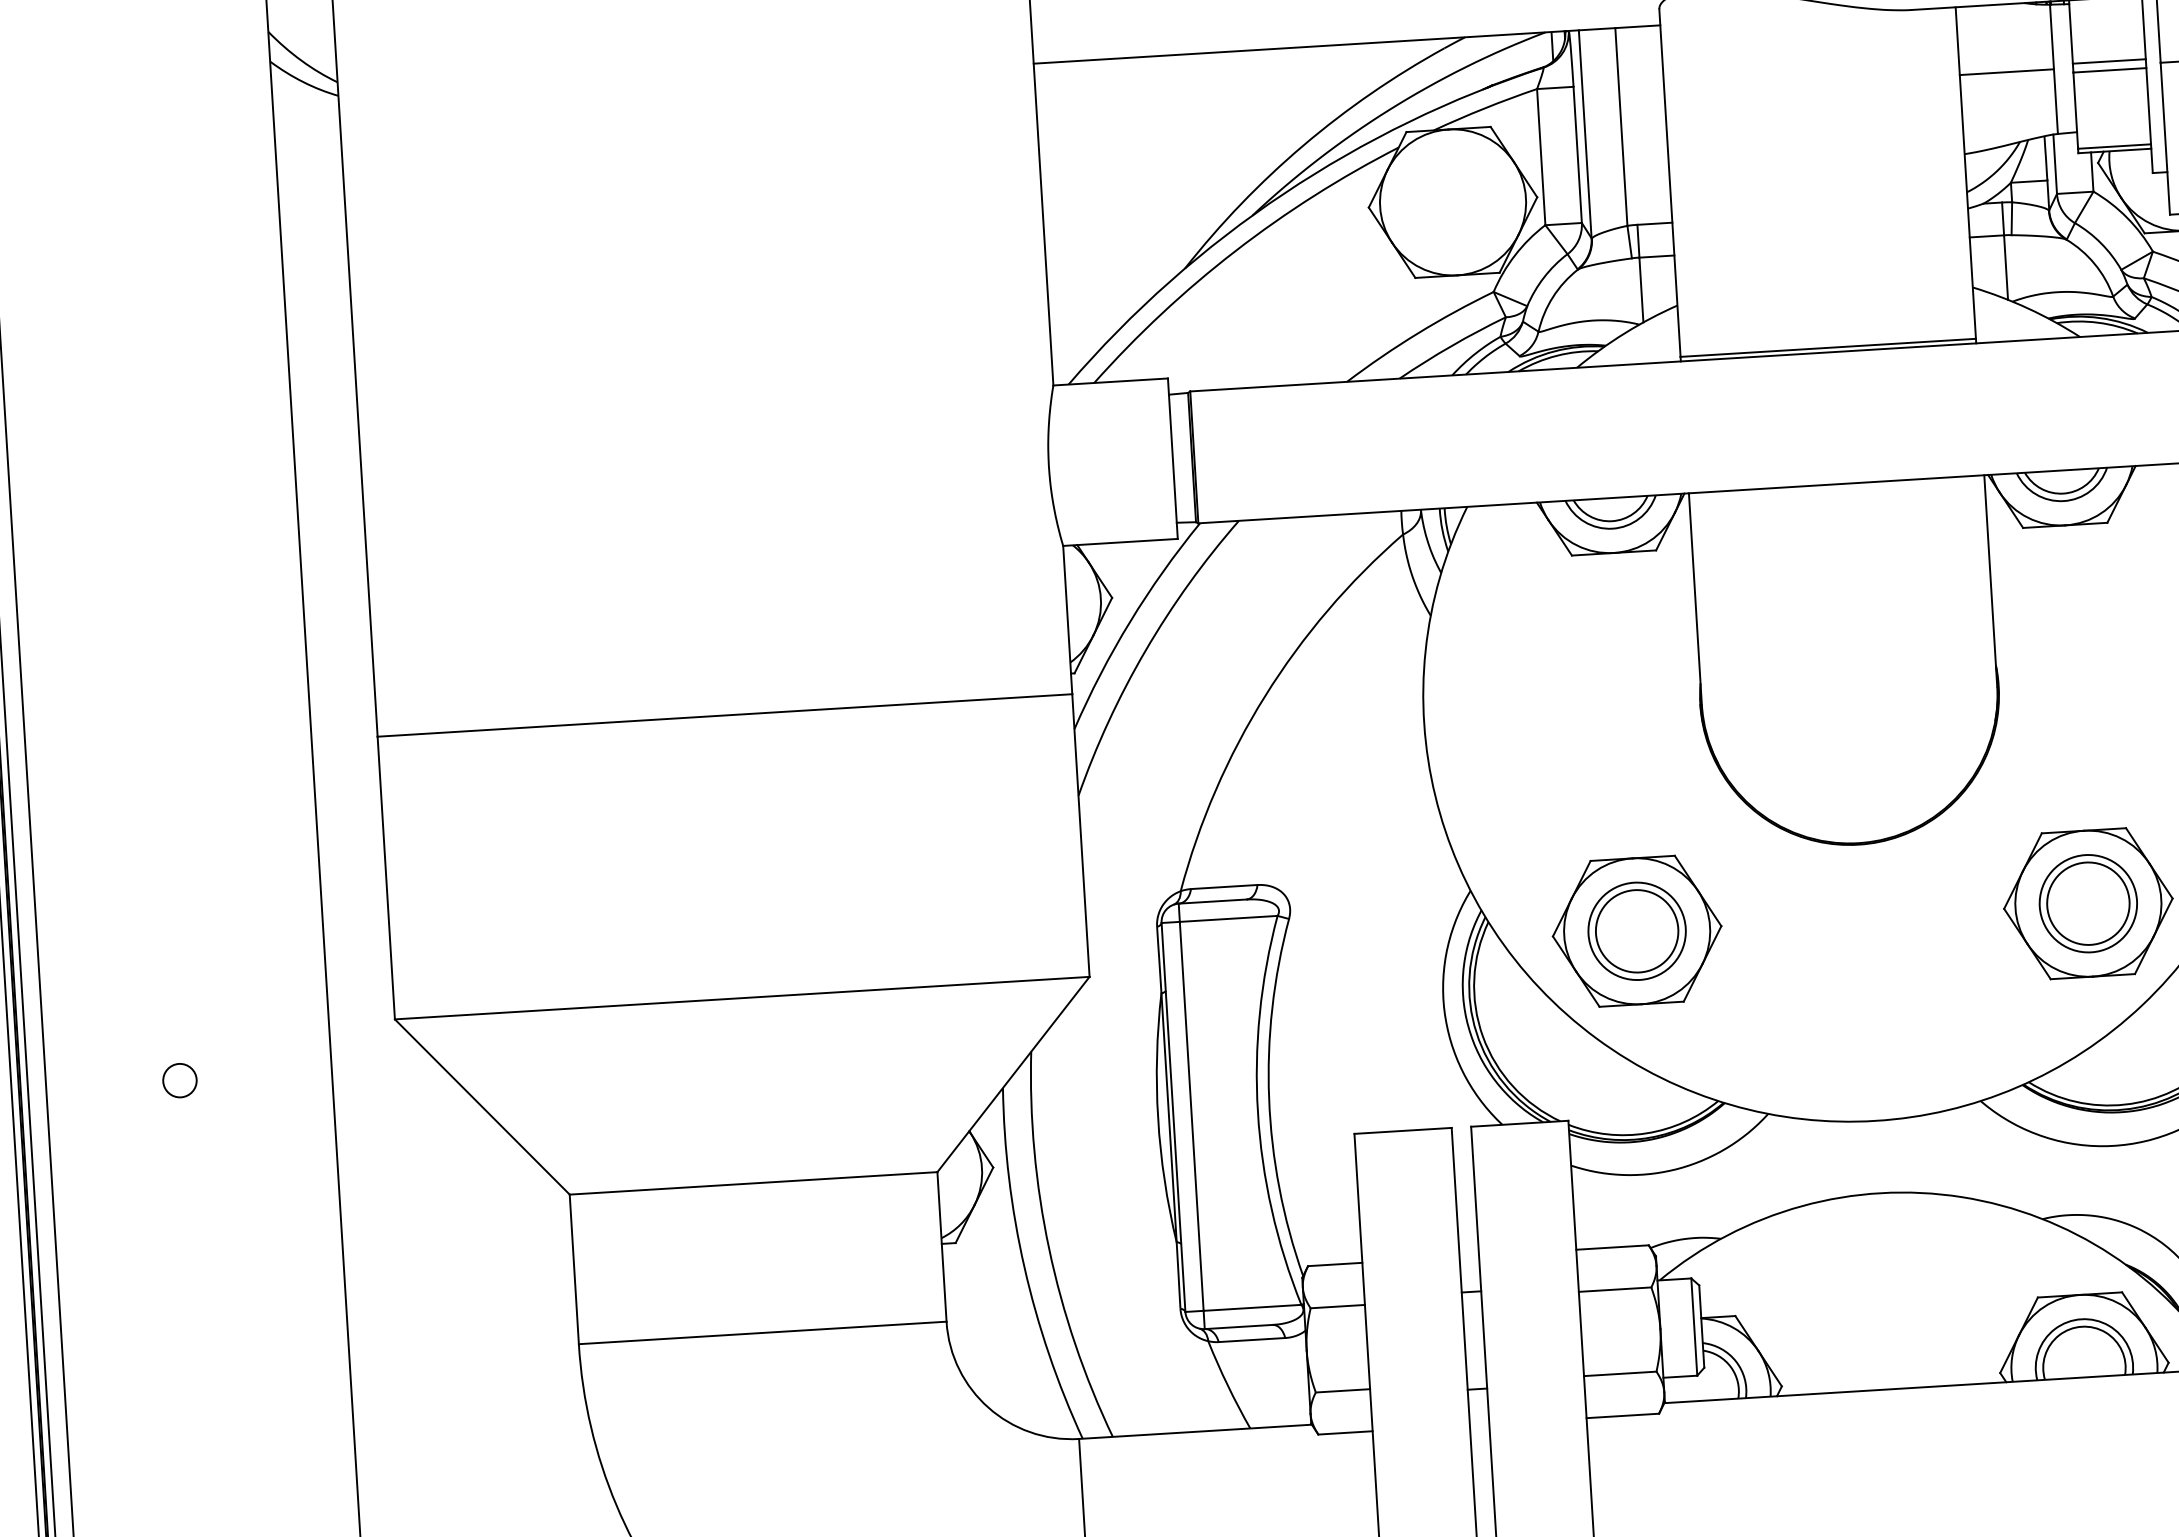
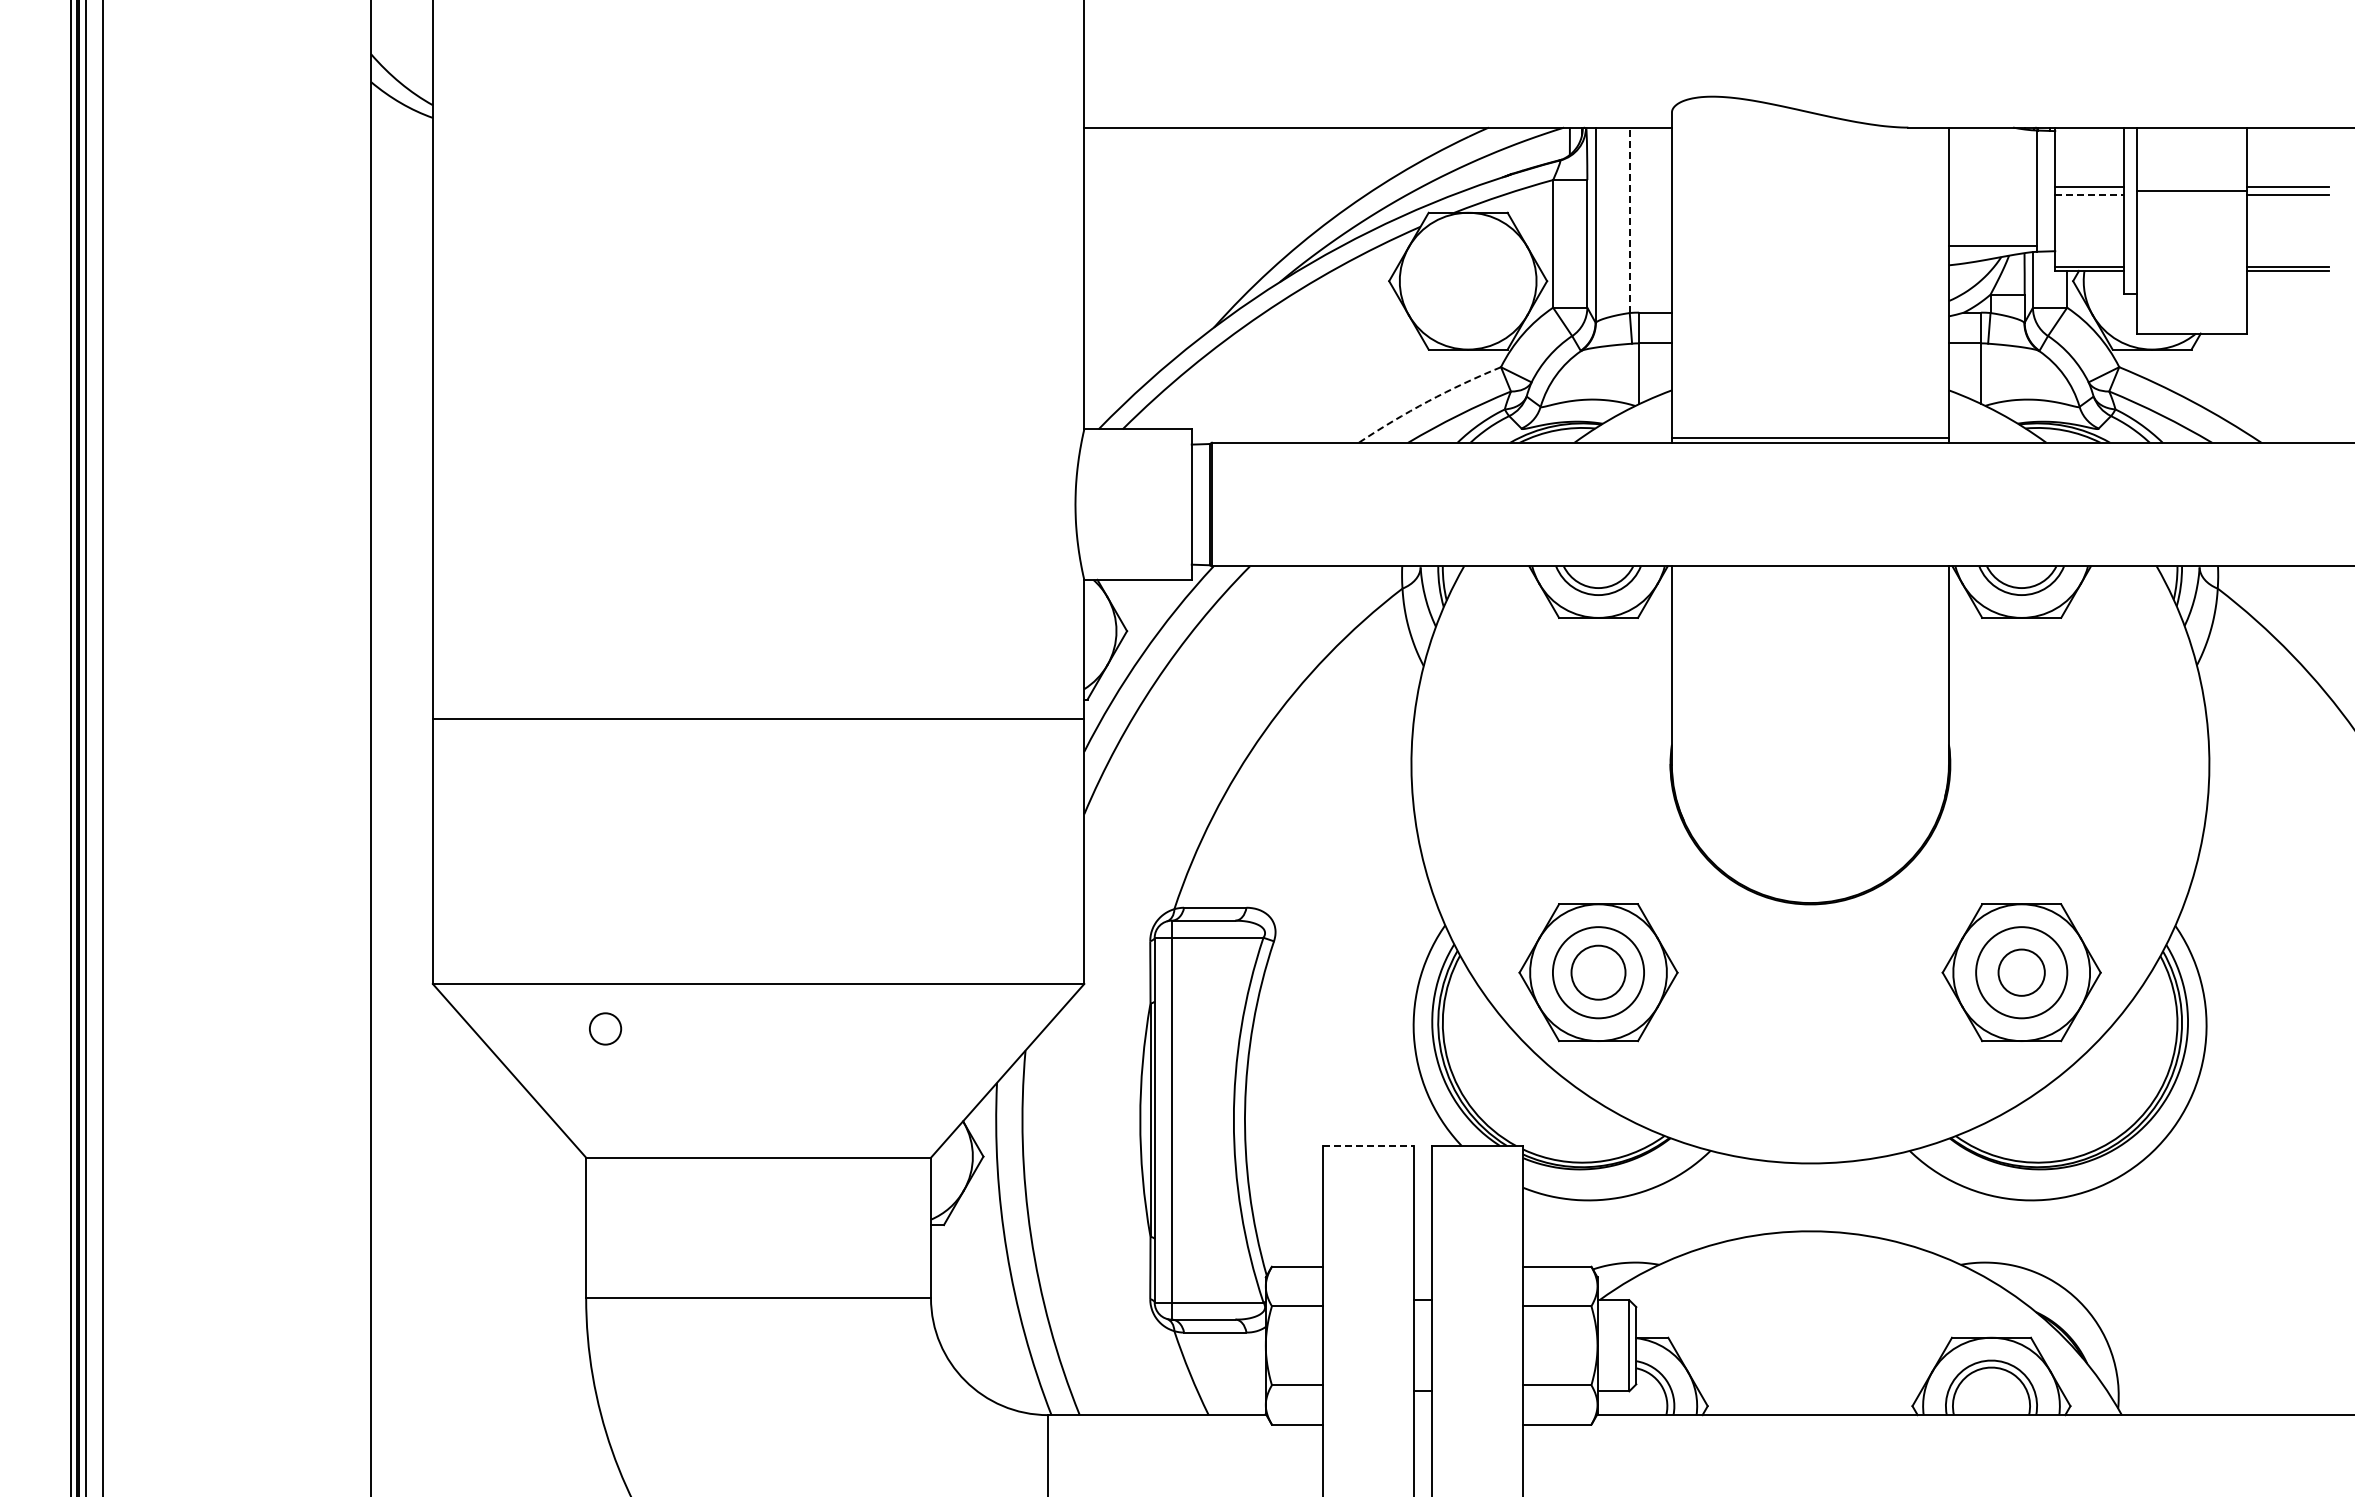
line: (2109, 70) -> (2089, 195), solid -> dashed
line: (2006, 72) -> (1992, 246), moved
line: (1621, 127) -> (1629, 220), solid -> dashed
arc: (1418, 333) -> (1428, 401), solid -> dashed
circle: (2088, 903) -> (2021, 972), size x0.6
circle: (1637, 931) -> (1598, 972), size x0.7
circle: (179, 1080) -> (605, 1028), moved
line: (1403, 1130) -> (1368, 1145), solid -> dashed

